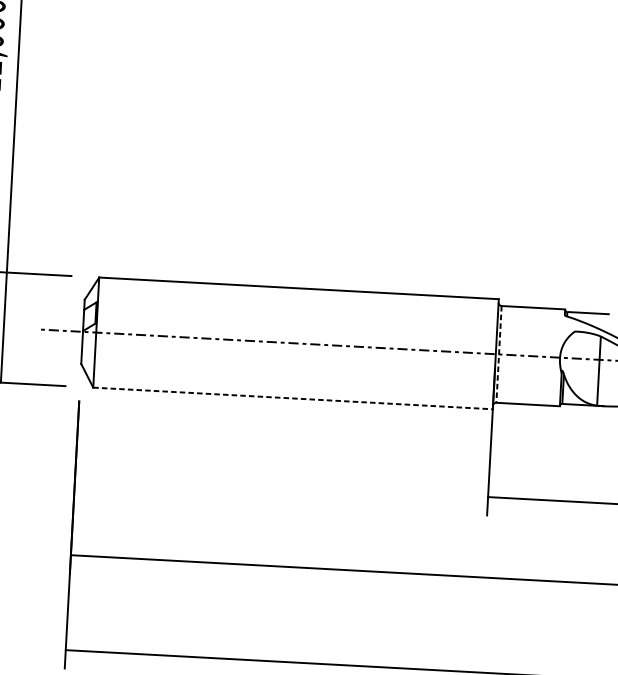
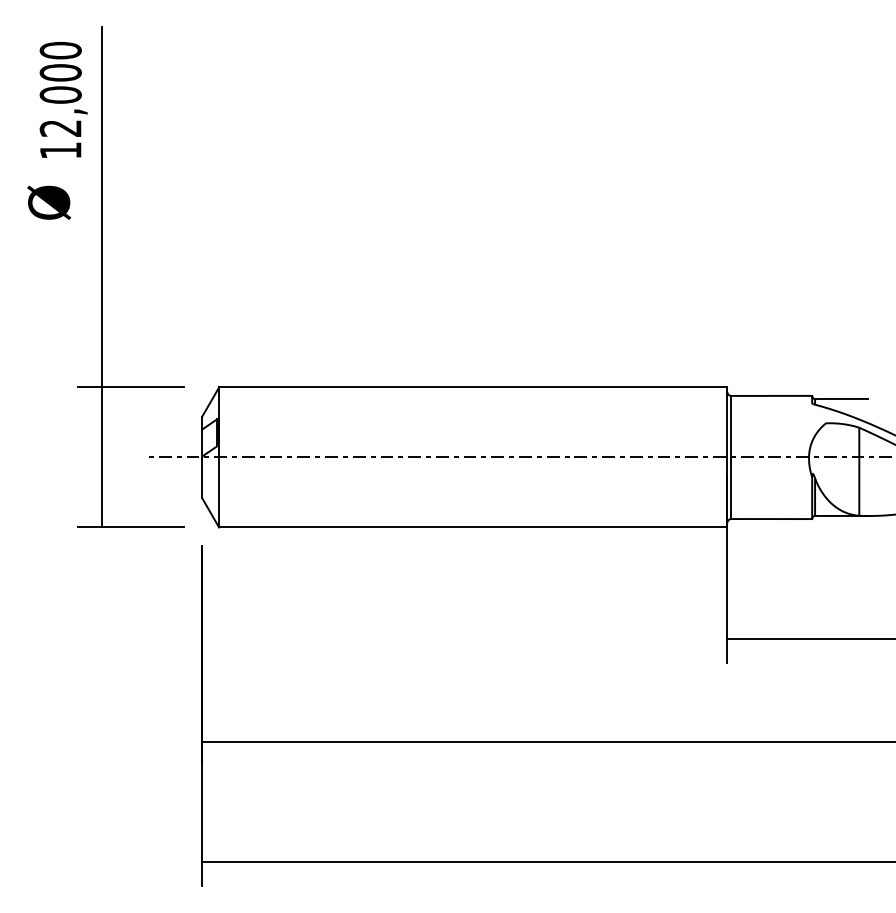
line: (499, 354) -> (731, 457), dashed -> solid
line: (293, 398) -> (473, 527), dashed -> solid

